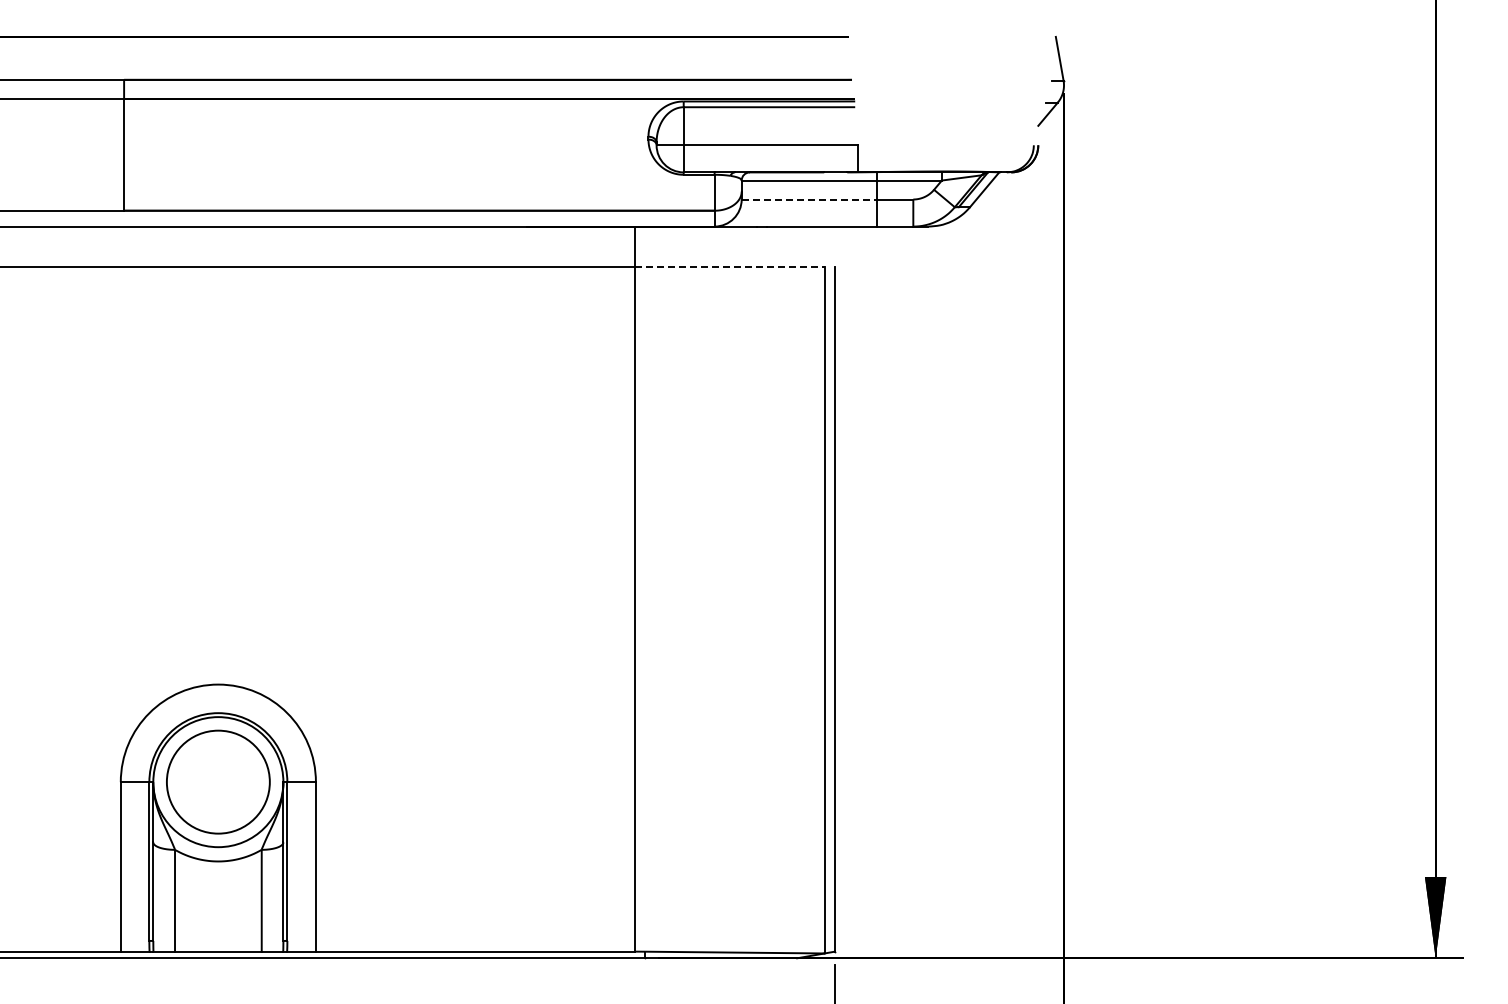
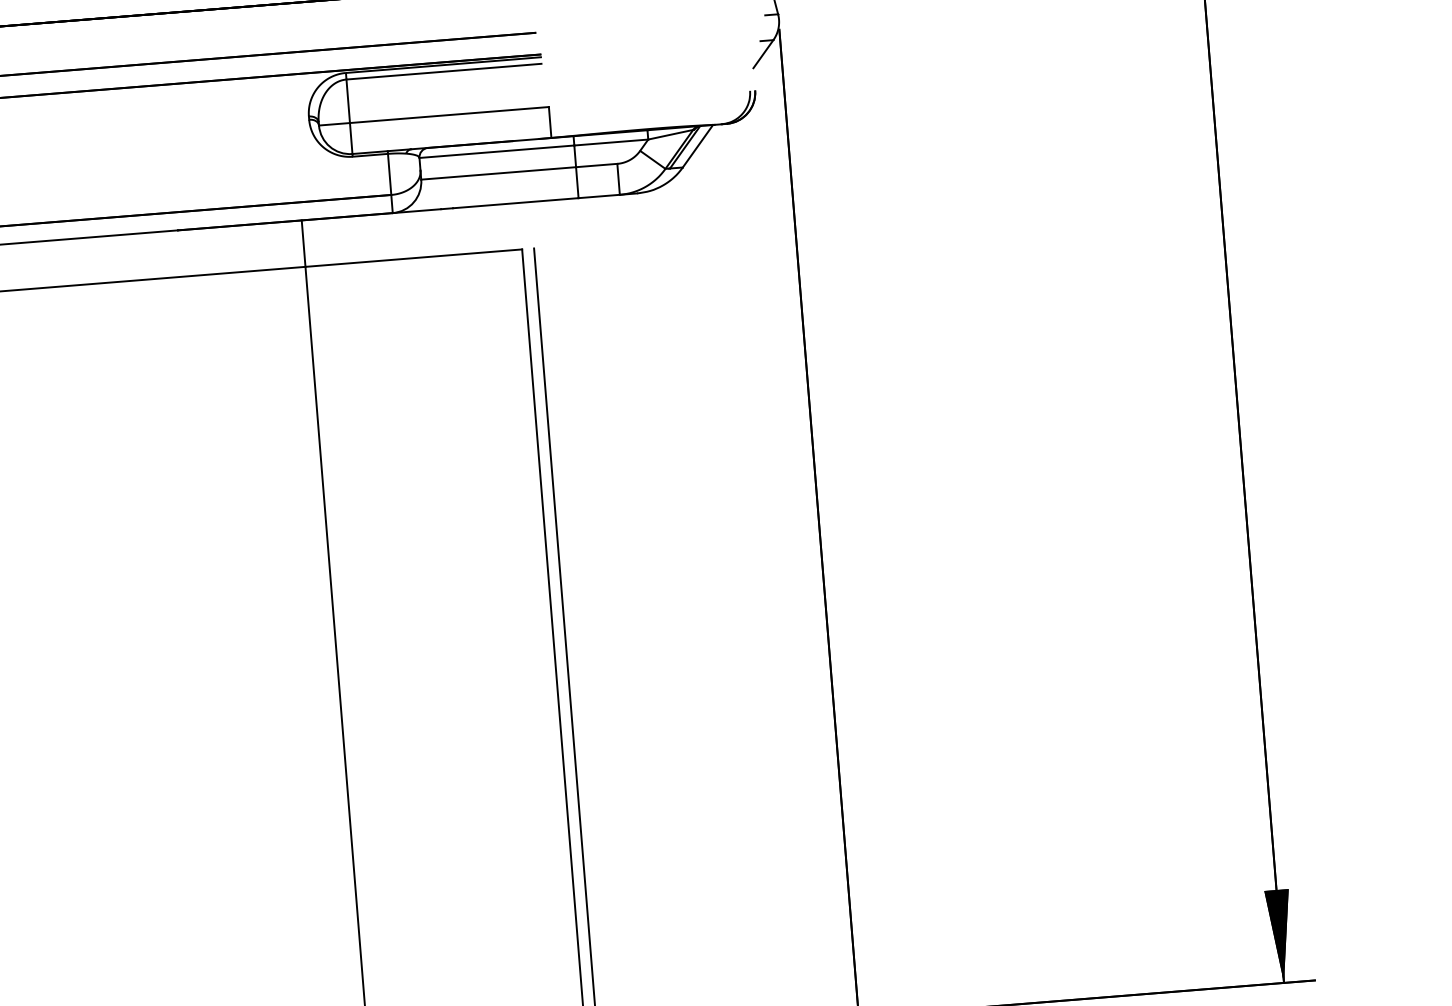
line: (809, 199) -> (498, 173), dashed -> solid
line: (729, 267) -> (413, 258), dashed -> solid

